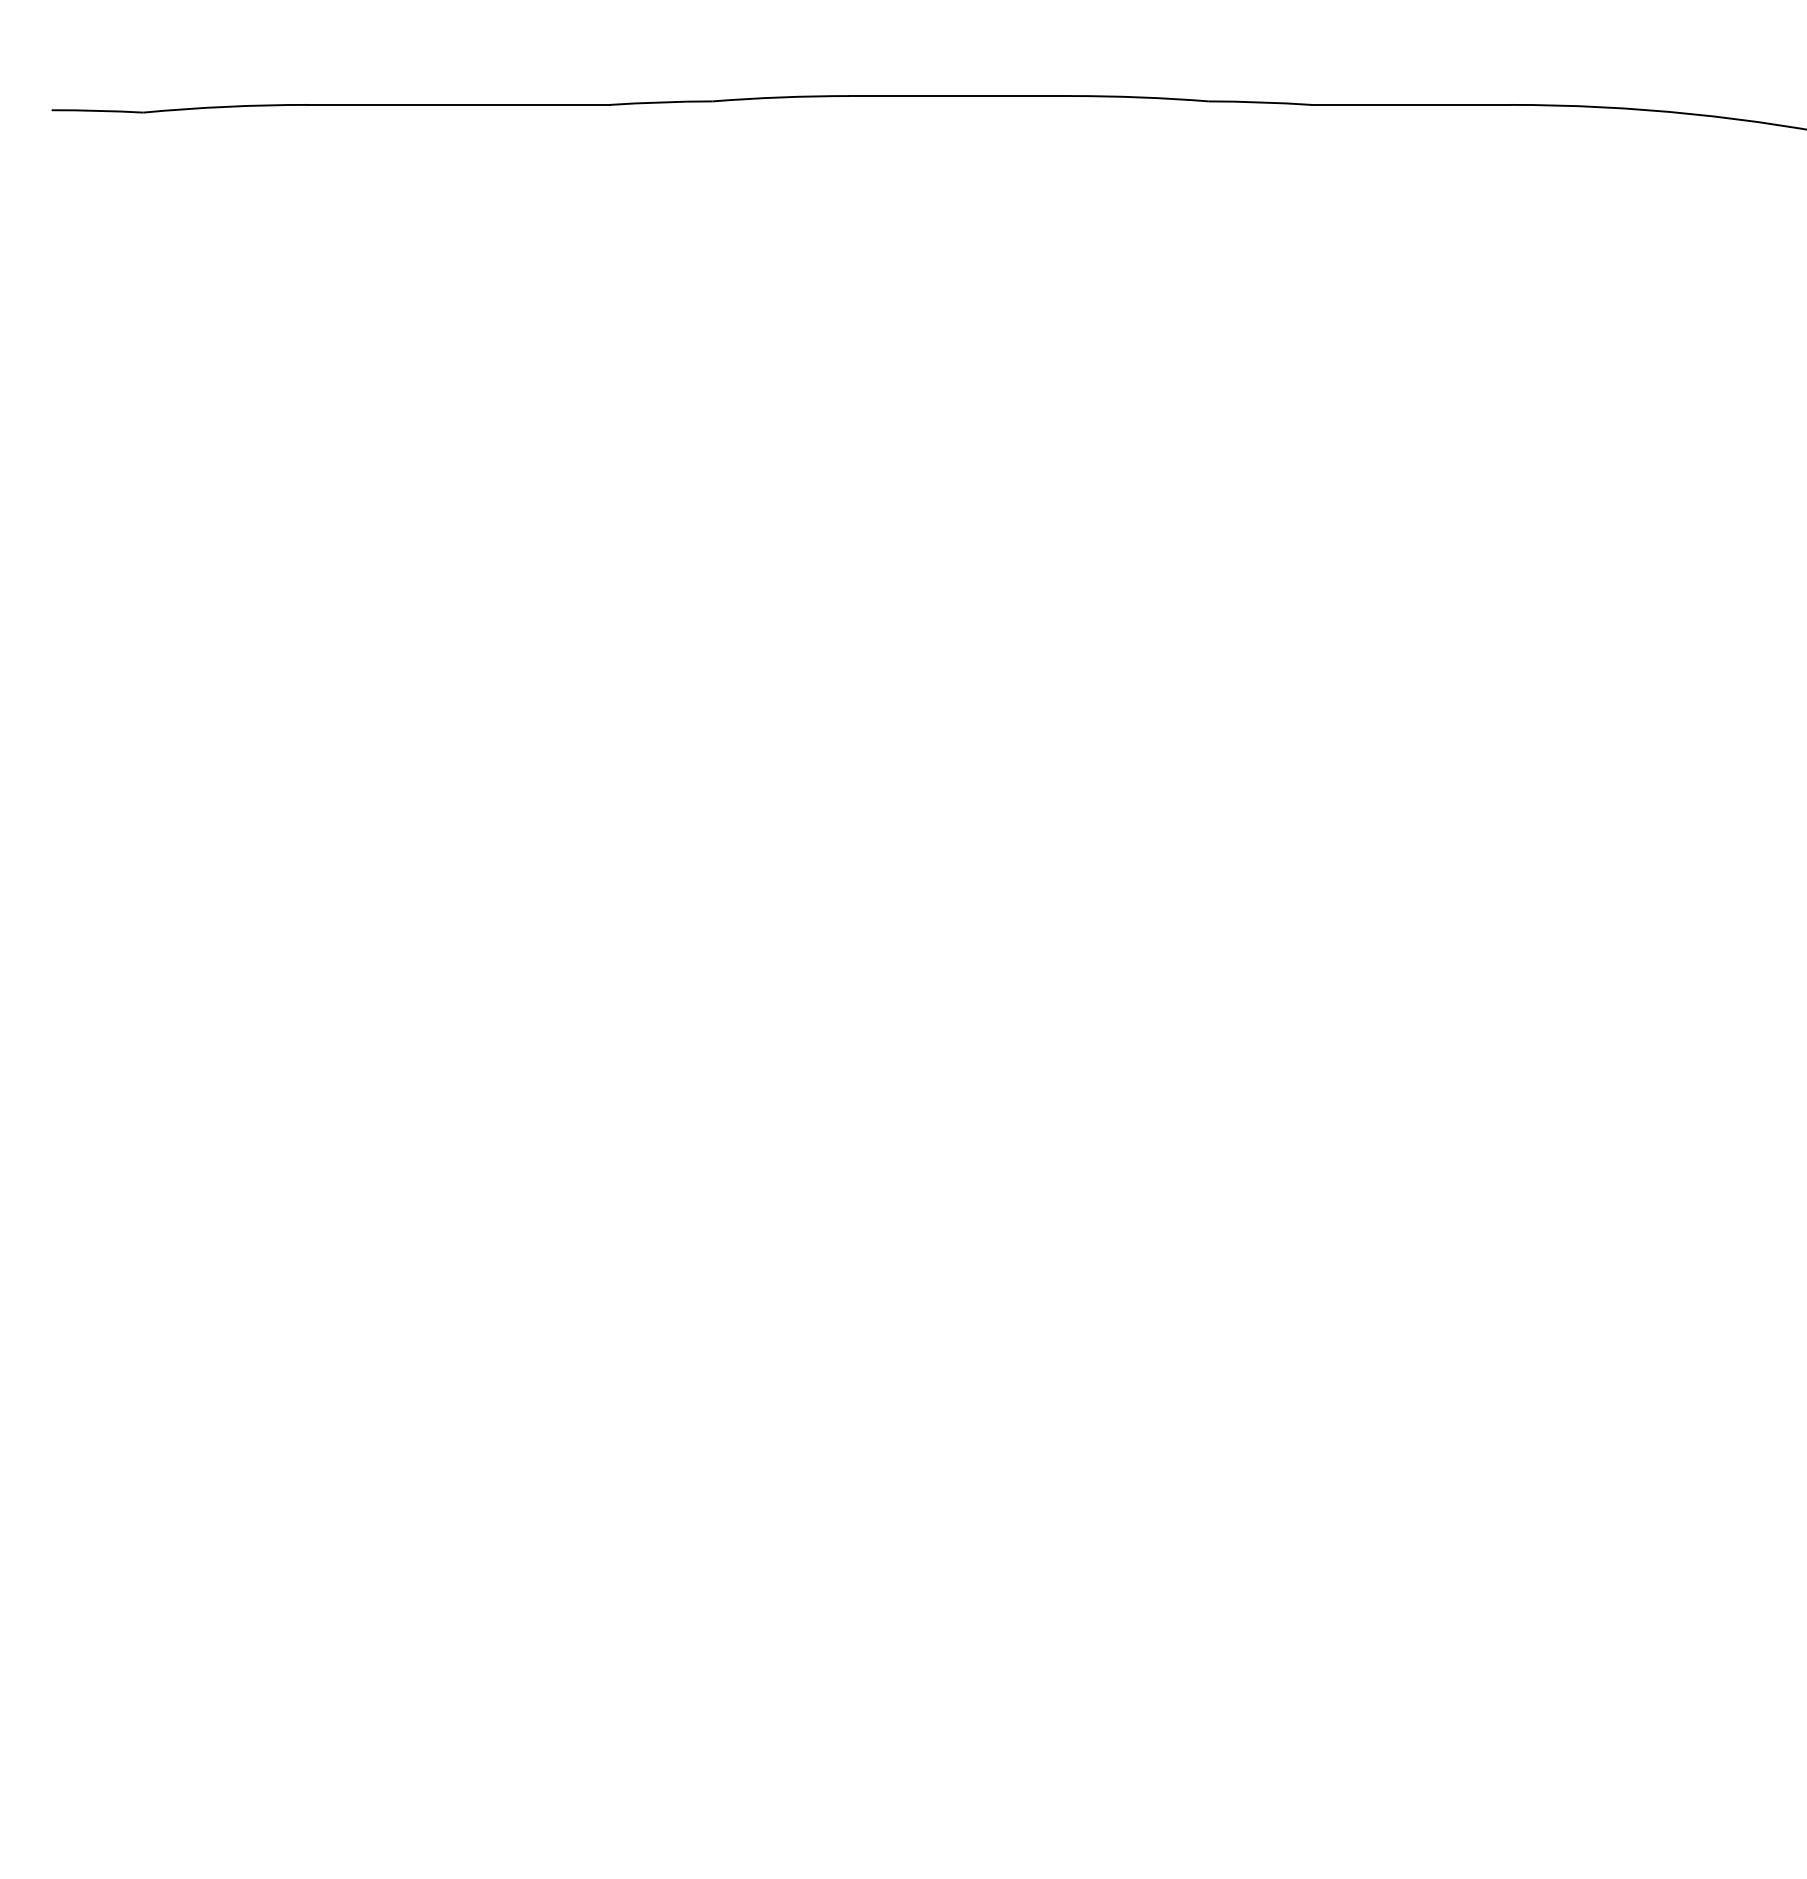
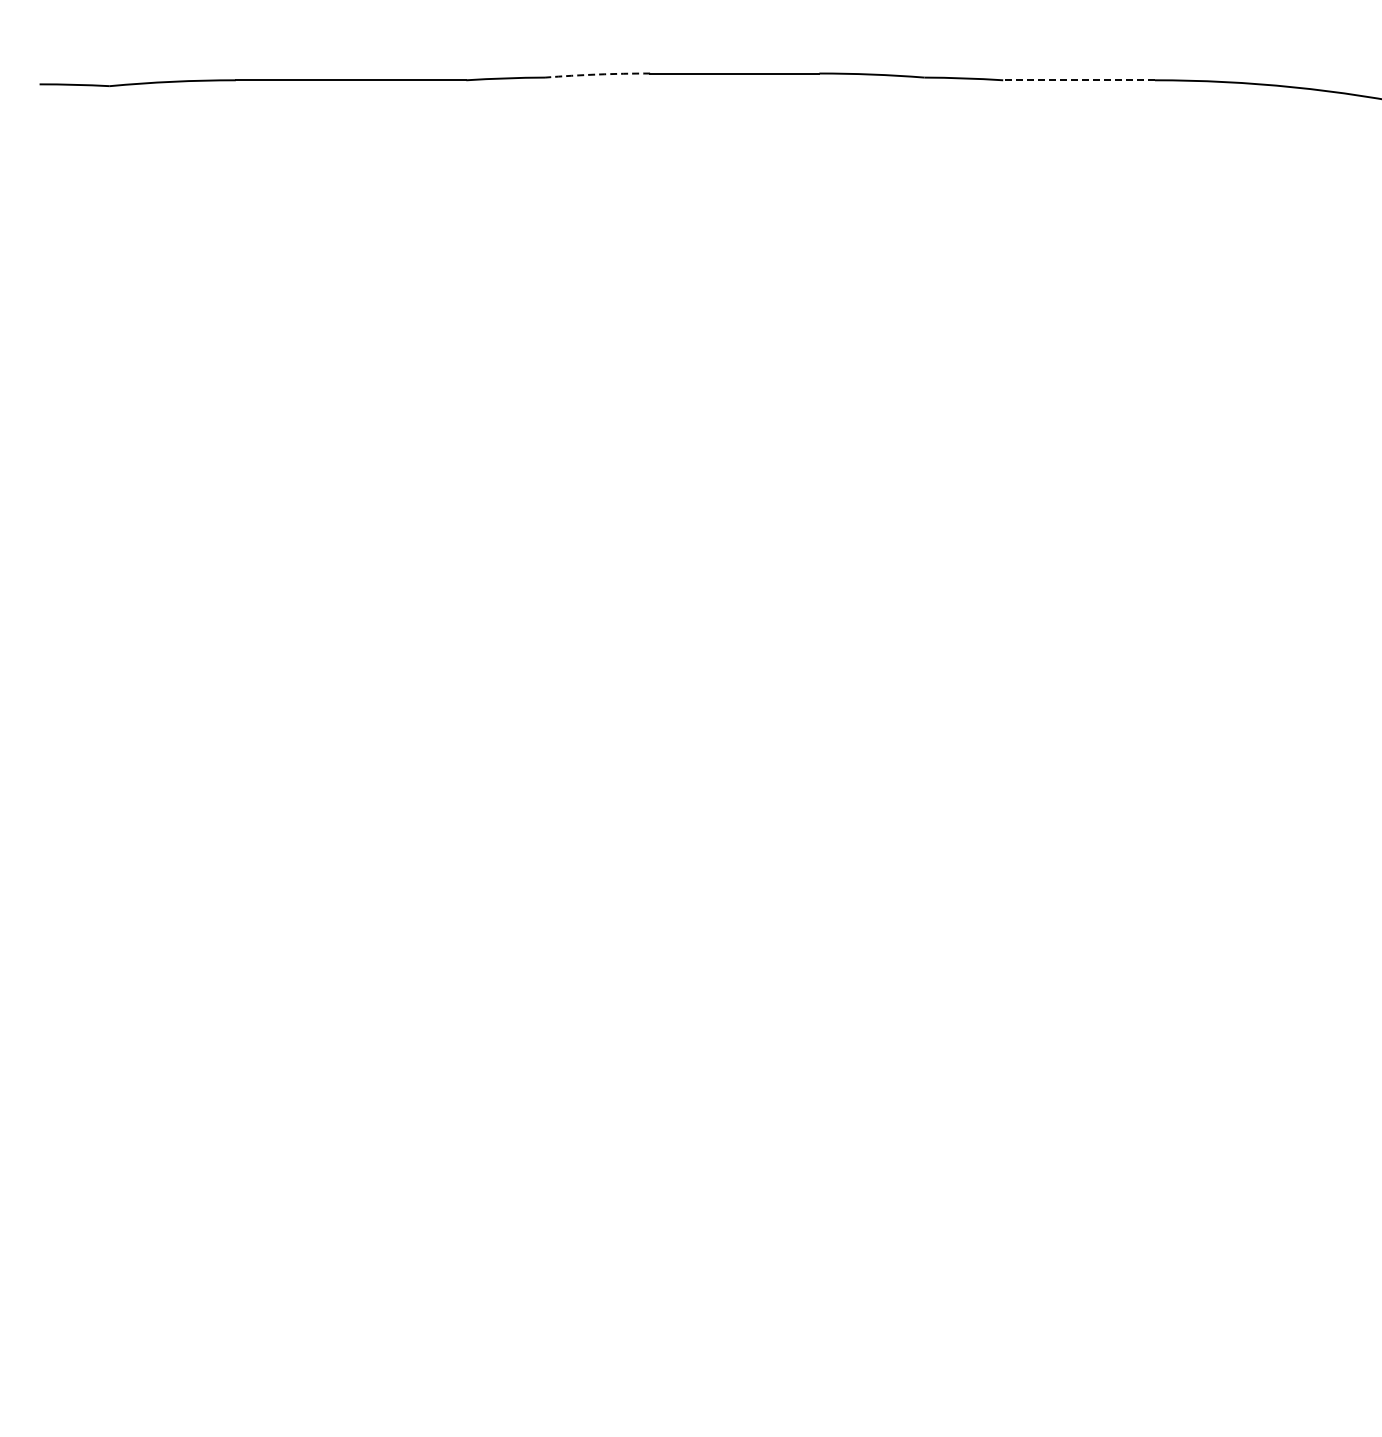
arc: (781, 97) -> (597, 74), solid -> dashed
line: (1411, 105) -> (1079, 80), solid -> dashed

